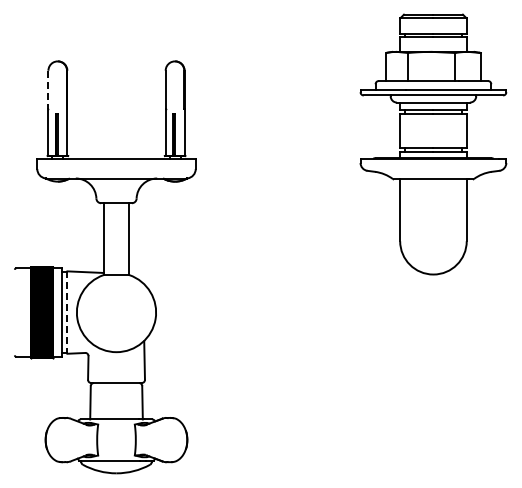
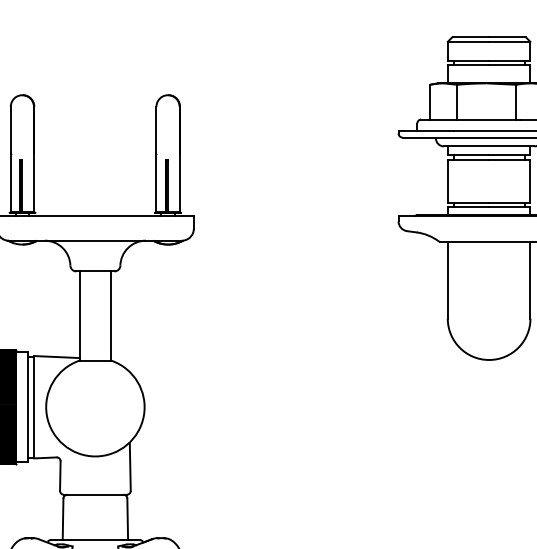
line: (48, 90) -> (10, 131), dashed -> solid
line: (67, 313) -> (34, 408), dashed -> solid

